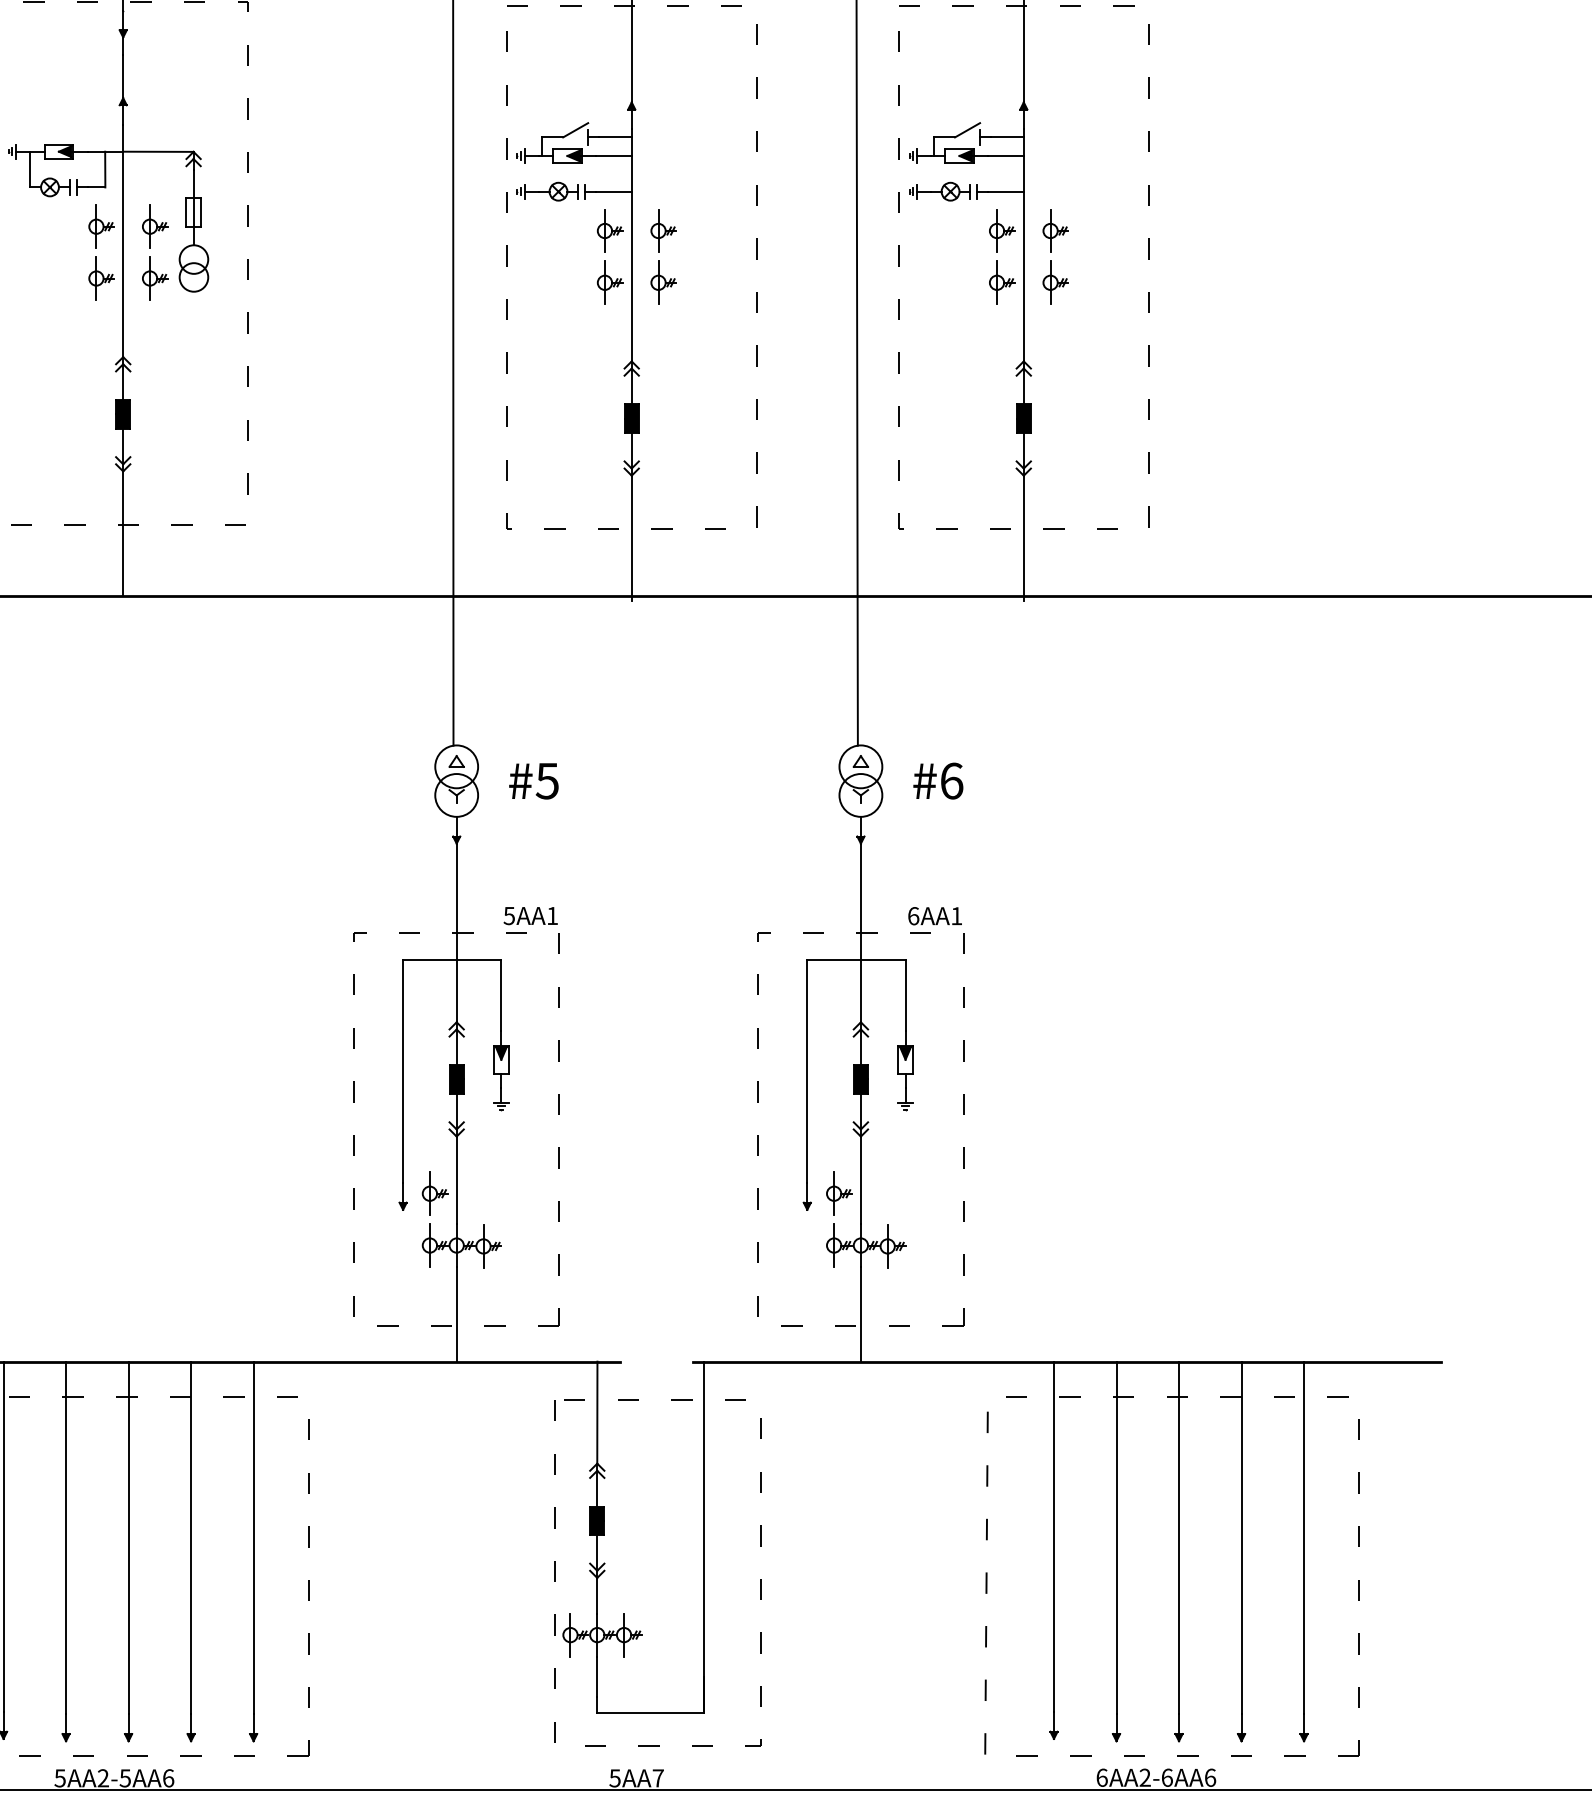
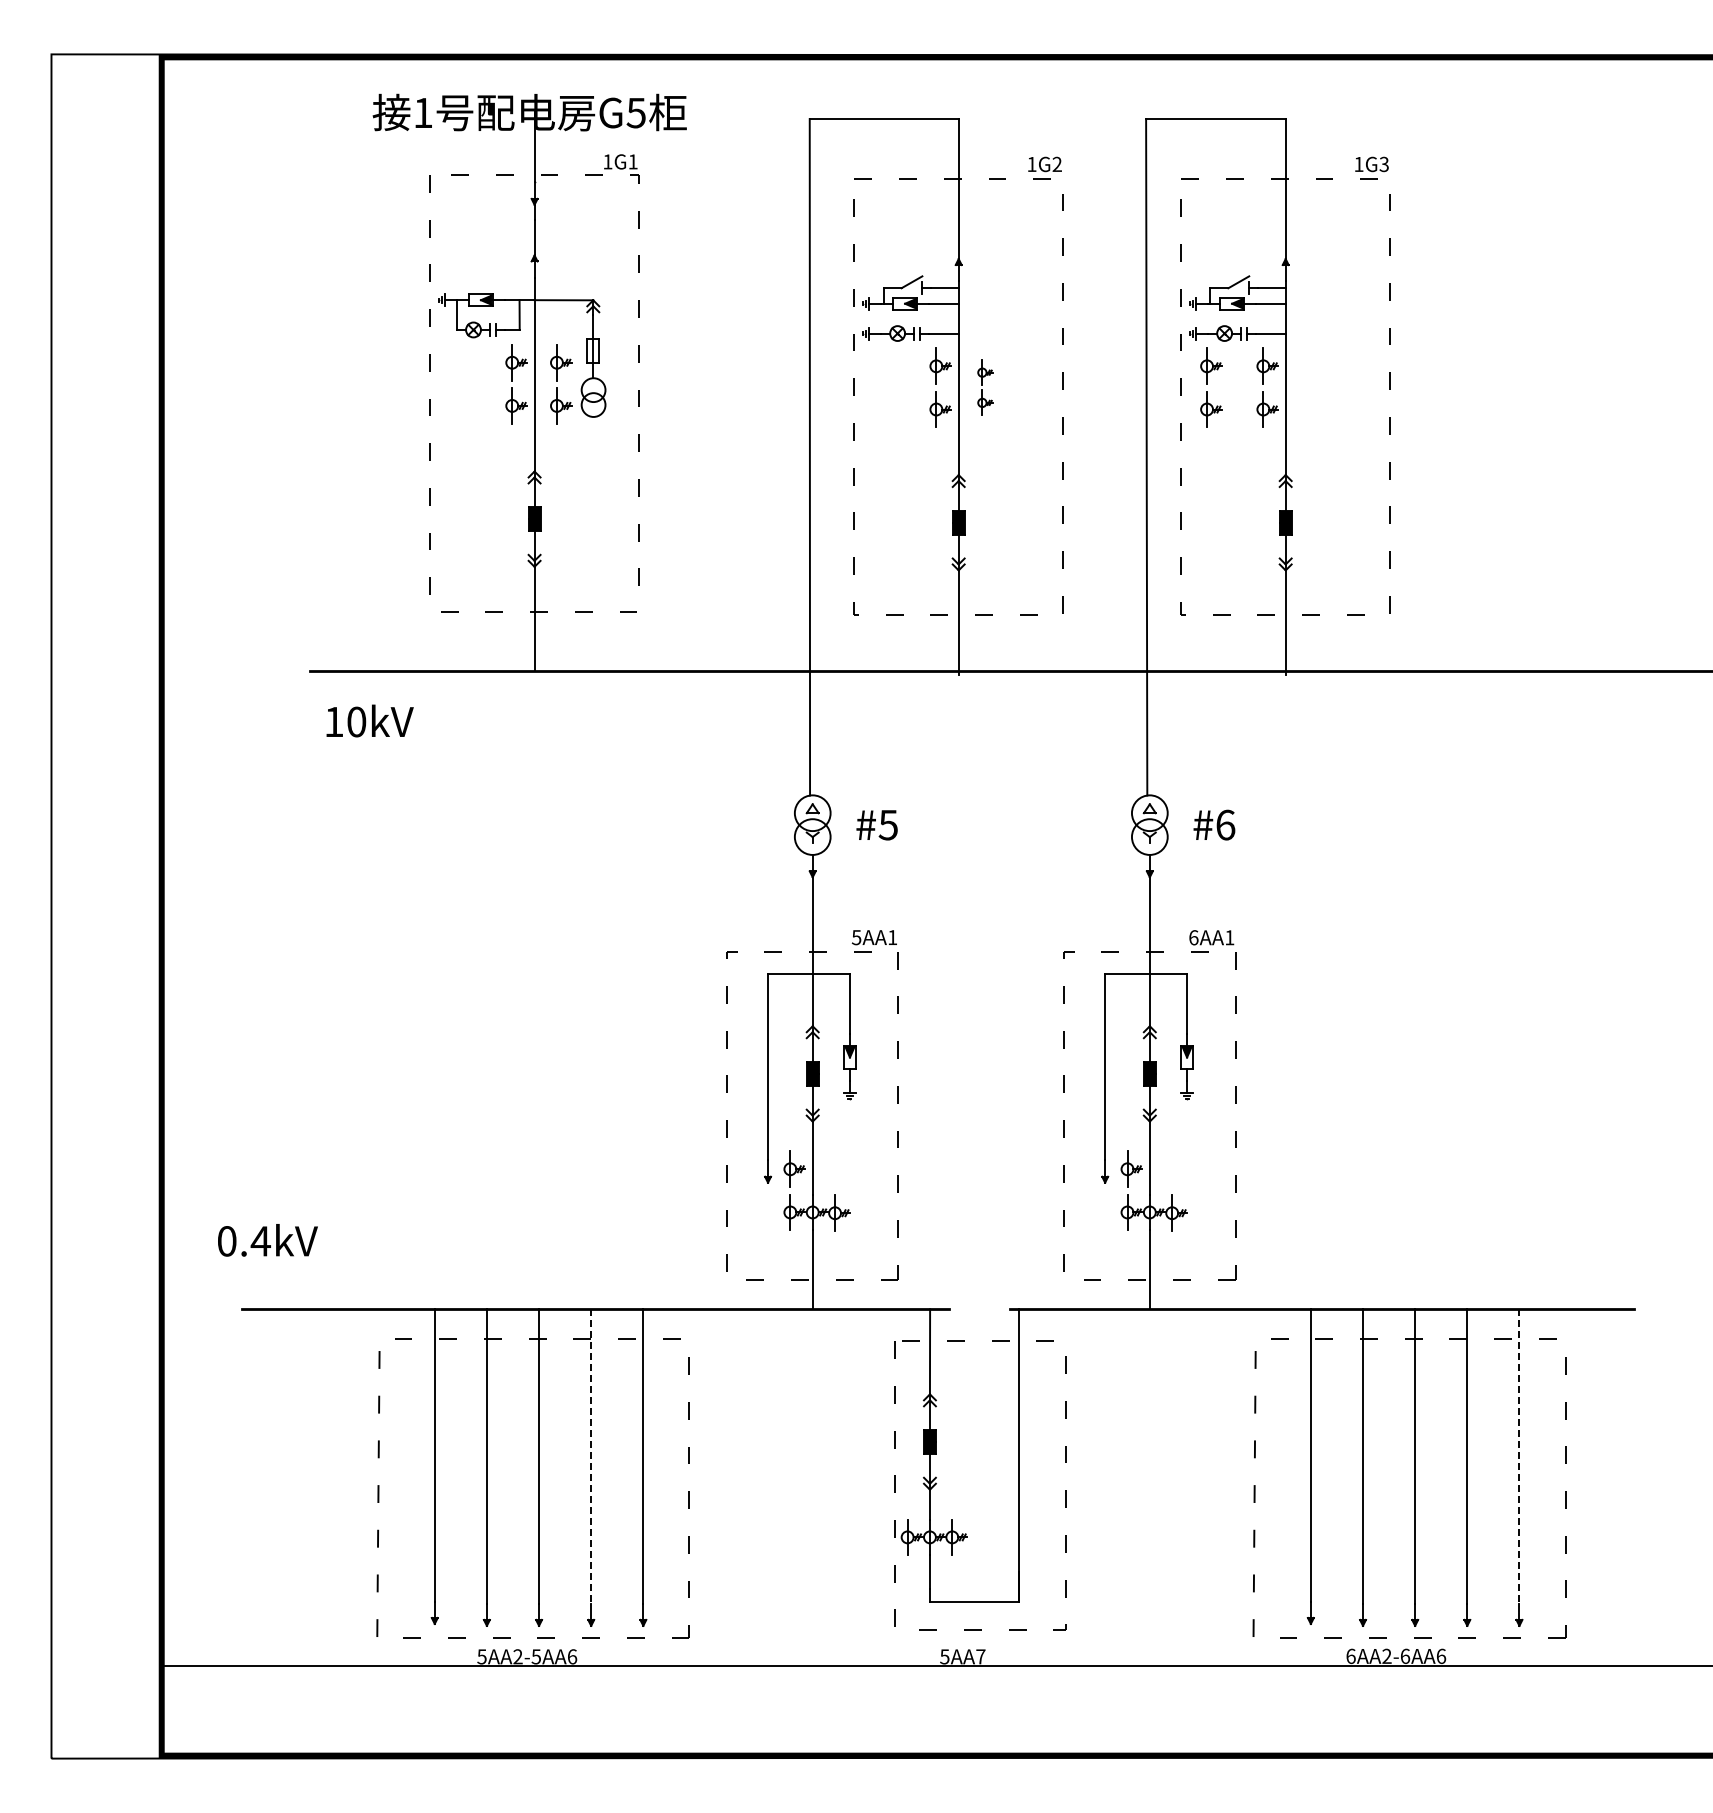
part: (663, 256) -> (985, 387), size x0.7
part: (1055, 256) -> (1211, 387), moved
line: (191, 1538) -> (591, 1456), solid -> dashed
line: (1304, 1538) -> (1519, 1456), solid -> dashed

